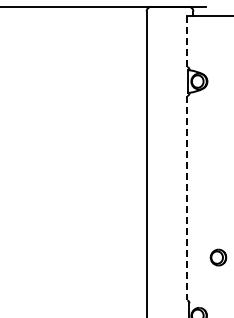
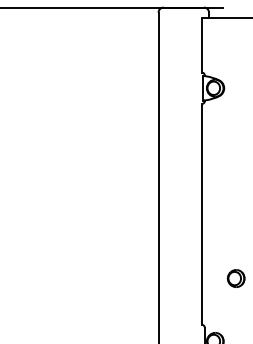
line: (187, 42) -> (202, 46), dashed -> solid
line: (187, 198) -> (202, 214), dashed -> solid

